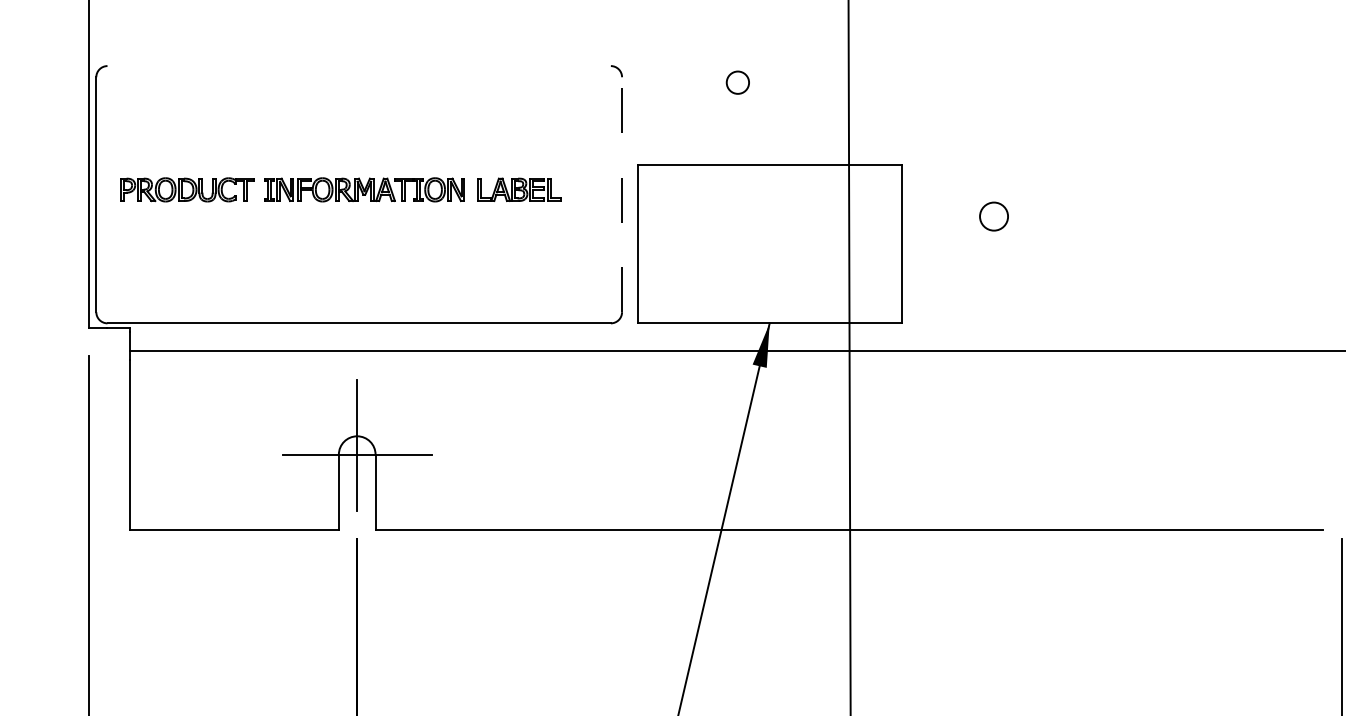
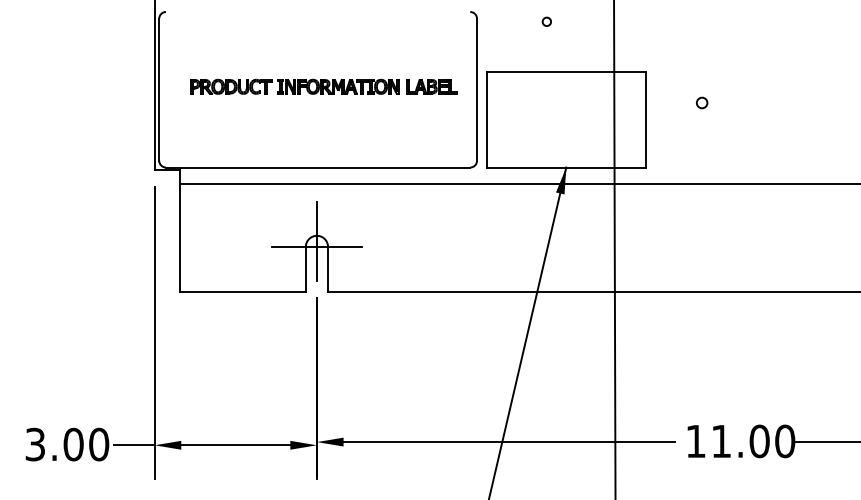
circle: (736, 81) -> (546, 21), size x0.62
part: (339, 189) -> (323, 86), moved
line: (622, 194) -> (477, 89), dashed -> solid
circle: (995, 215) -> (702, 102), size x0.62

